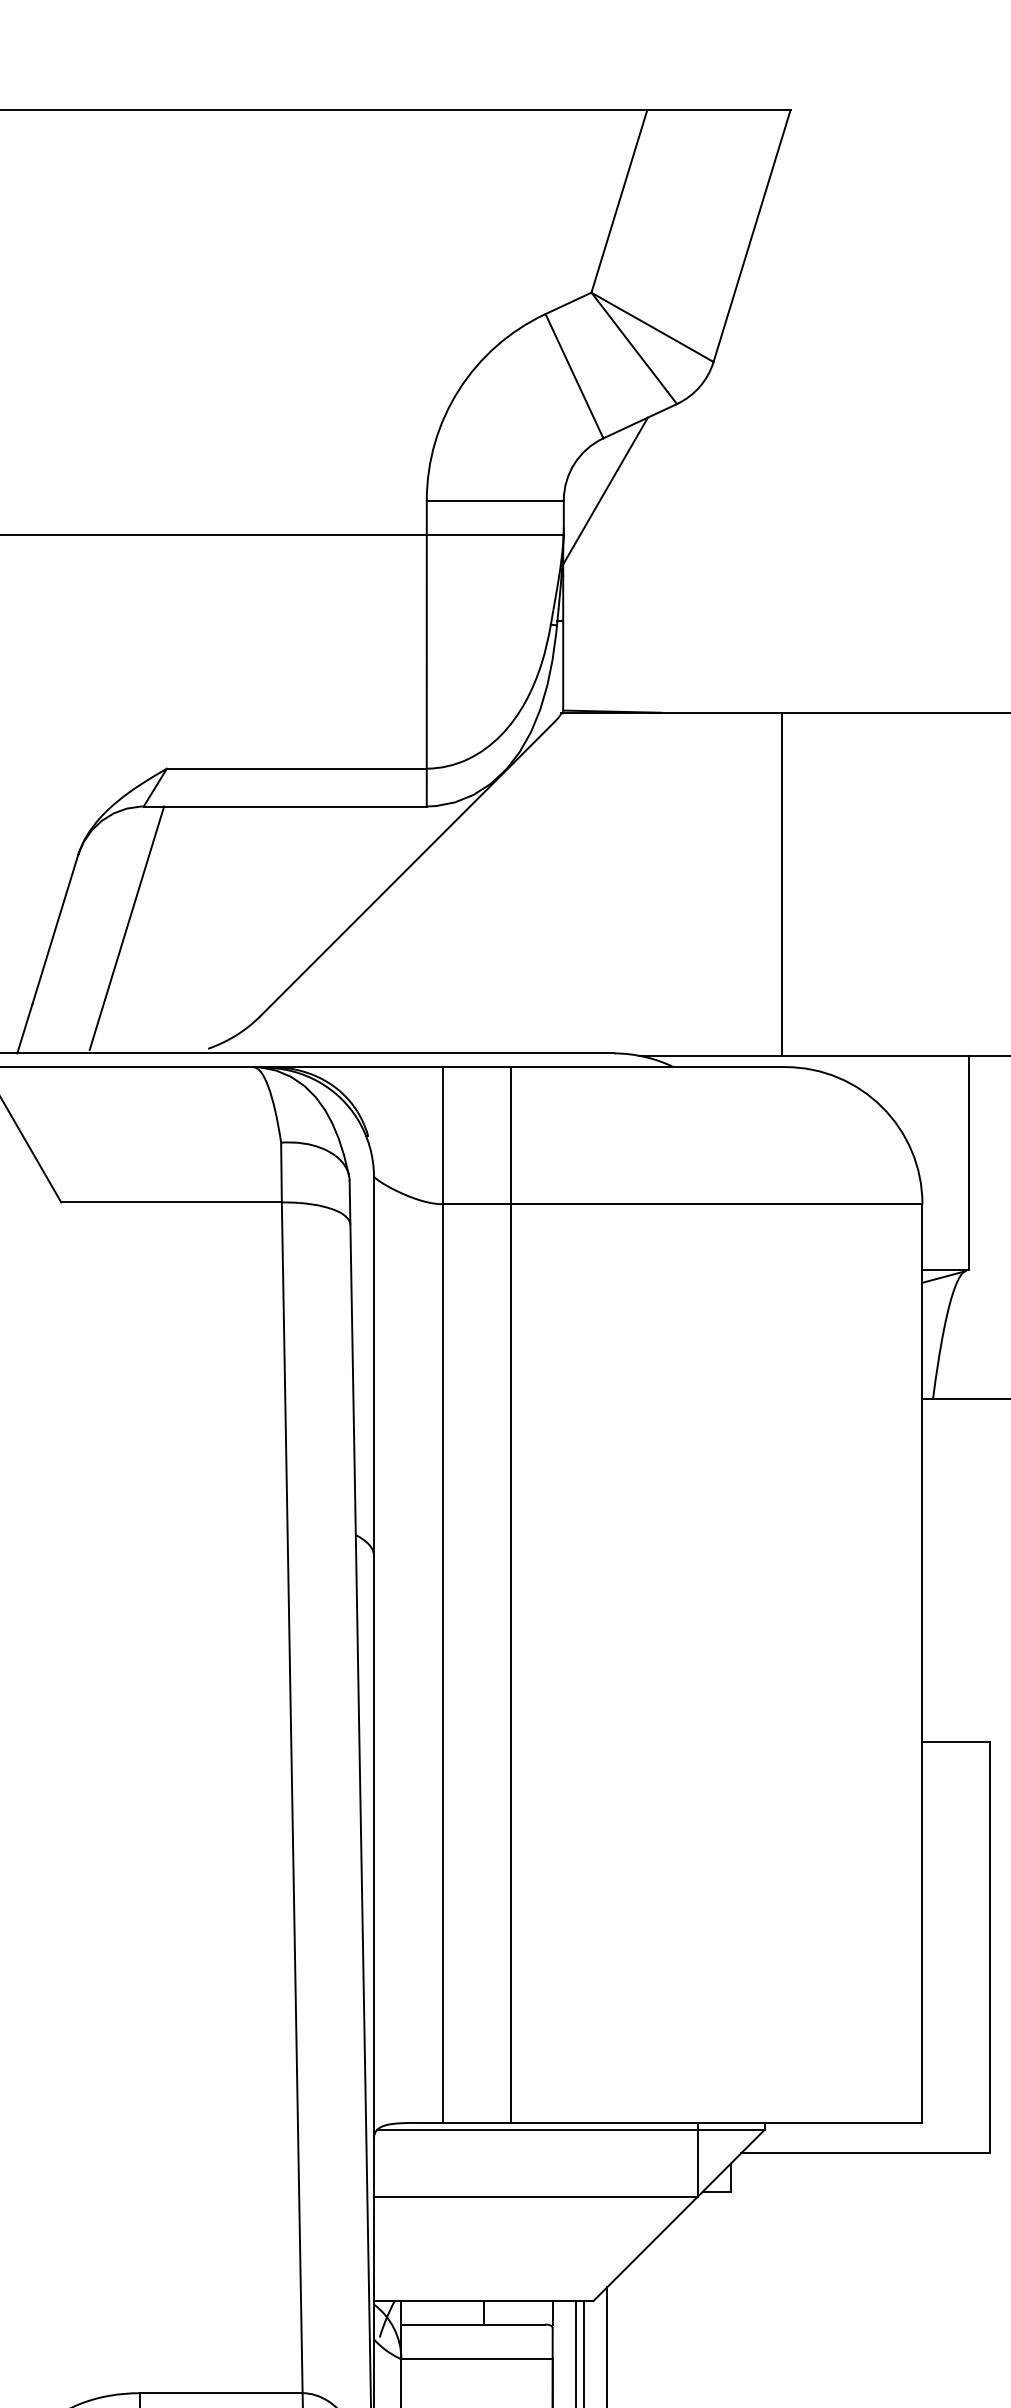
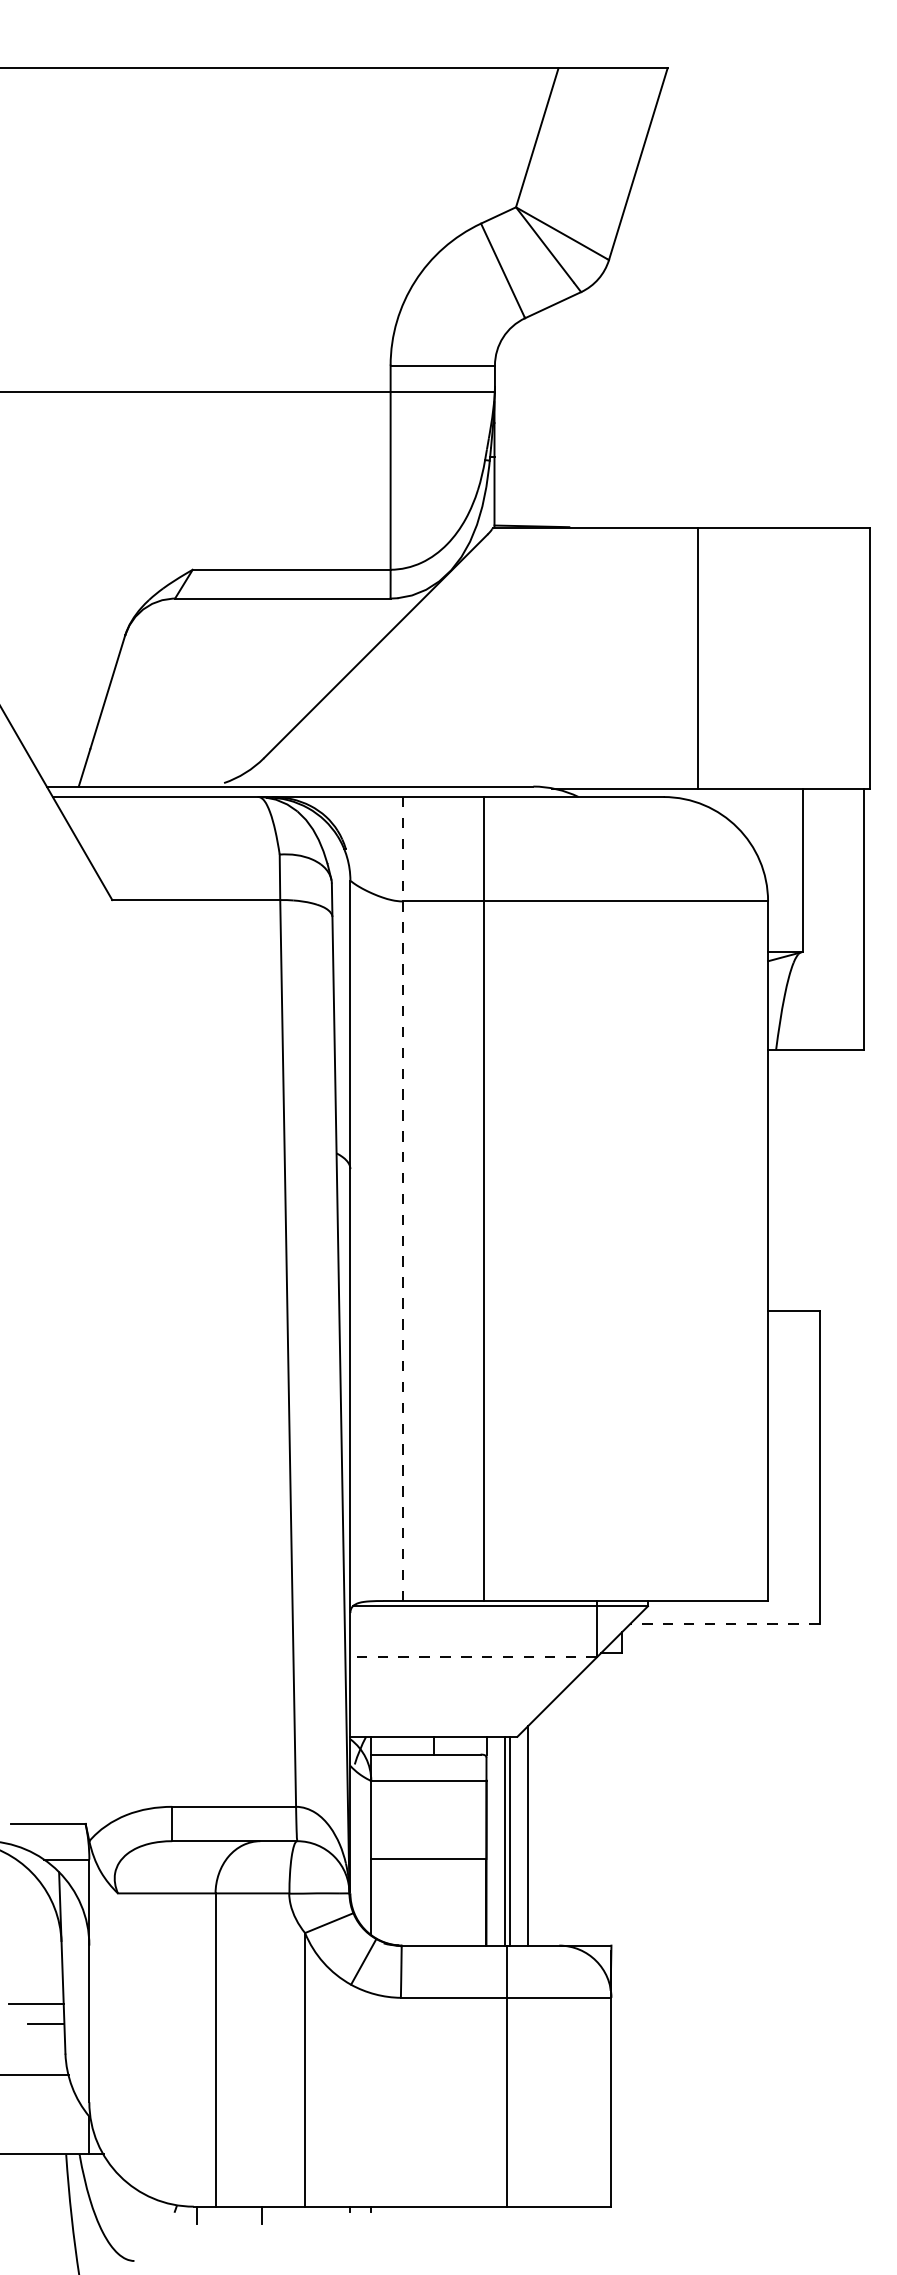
line: (605, 491) -> (526, 358), removed
line: (782, 883) -> (698, 657), moved
line: (125, 927) -> (161, 690), removed
line: (442, 1594) -> (402, 1198), solid -> dashed
line: (510, 1595) -> (483, 1199), moved
line: (865, 2153) -> (724, 1624), solid -> dashed
line: (535, 2197) -> (473, 1657), solid -> dashed

